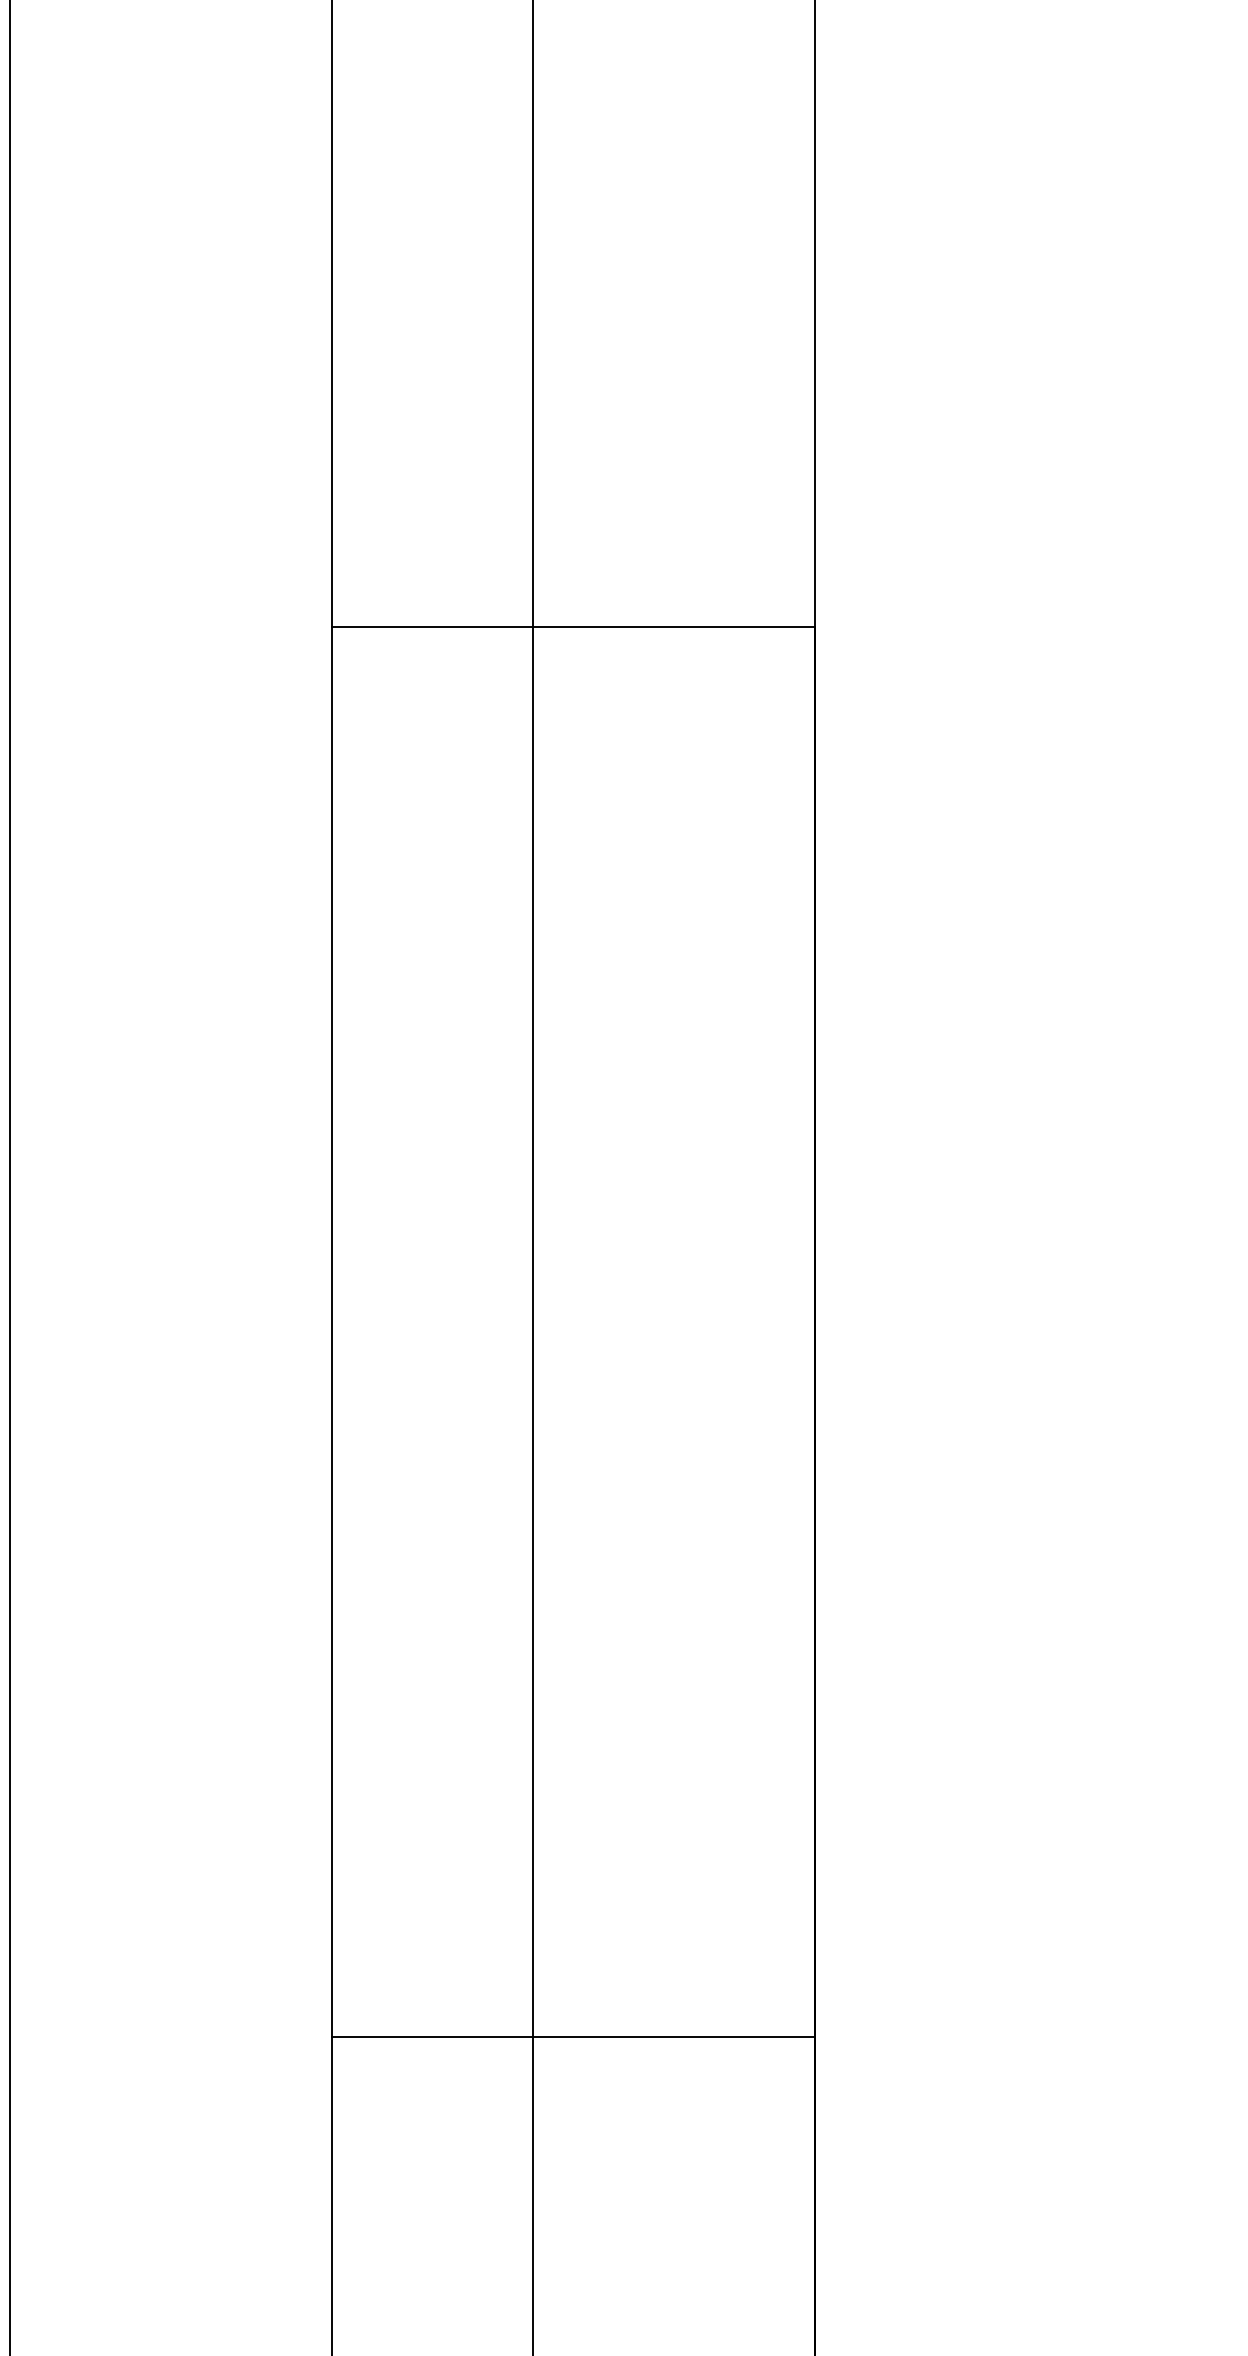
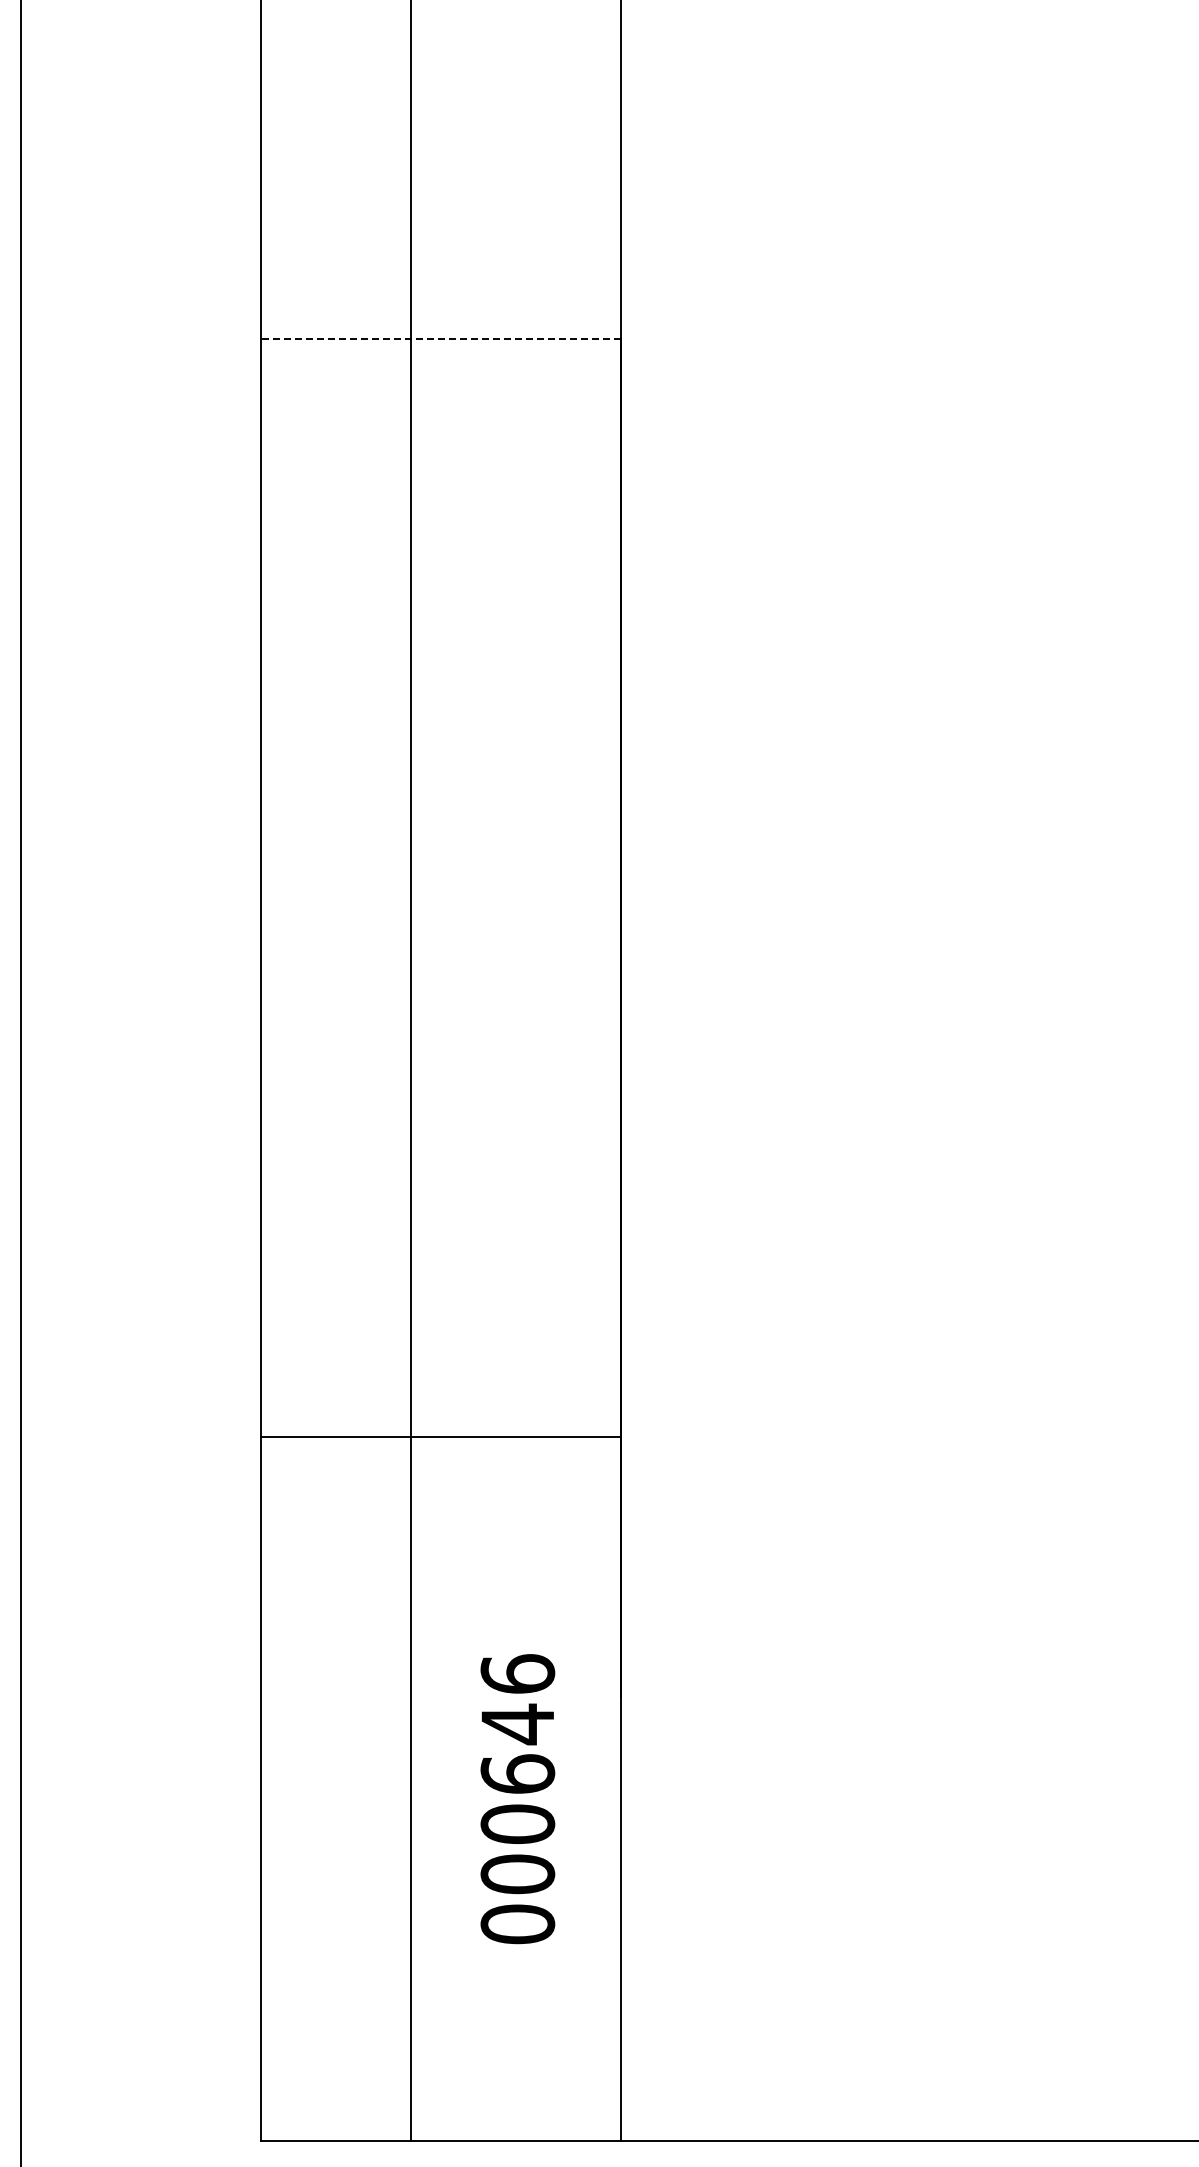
line: (572, 627) -> (440, 339), solid -> dashed
line: (574, 2037) -> (441, 1437), moved

